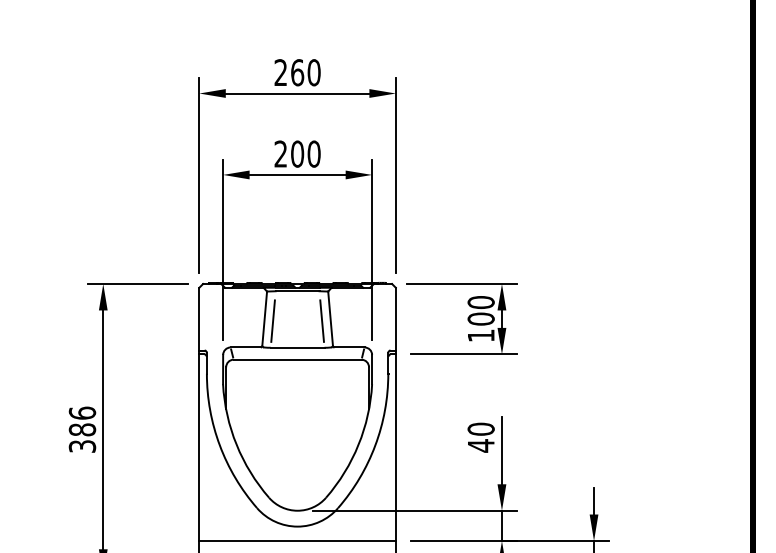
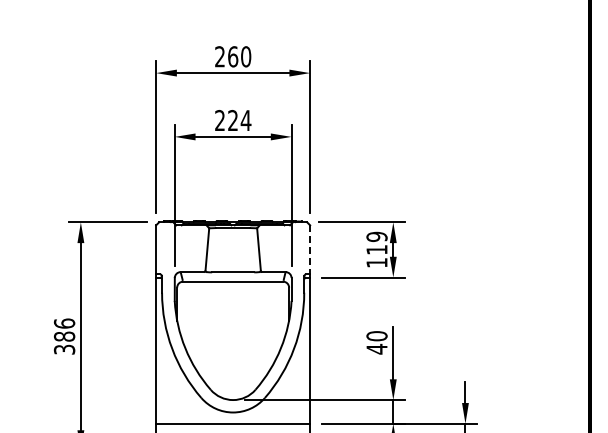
text: (305, 153) -> (239, 120), 200 -> 224
text: (480, 309) -> (376, 242), 100 -> 119
line: (396, 318) -> (310, 249), solid -> dashed
line: (272, 321) -> (213, 251), removed
line: (321, 321) -> (251, 251), removed

